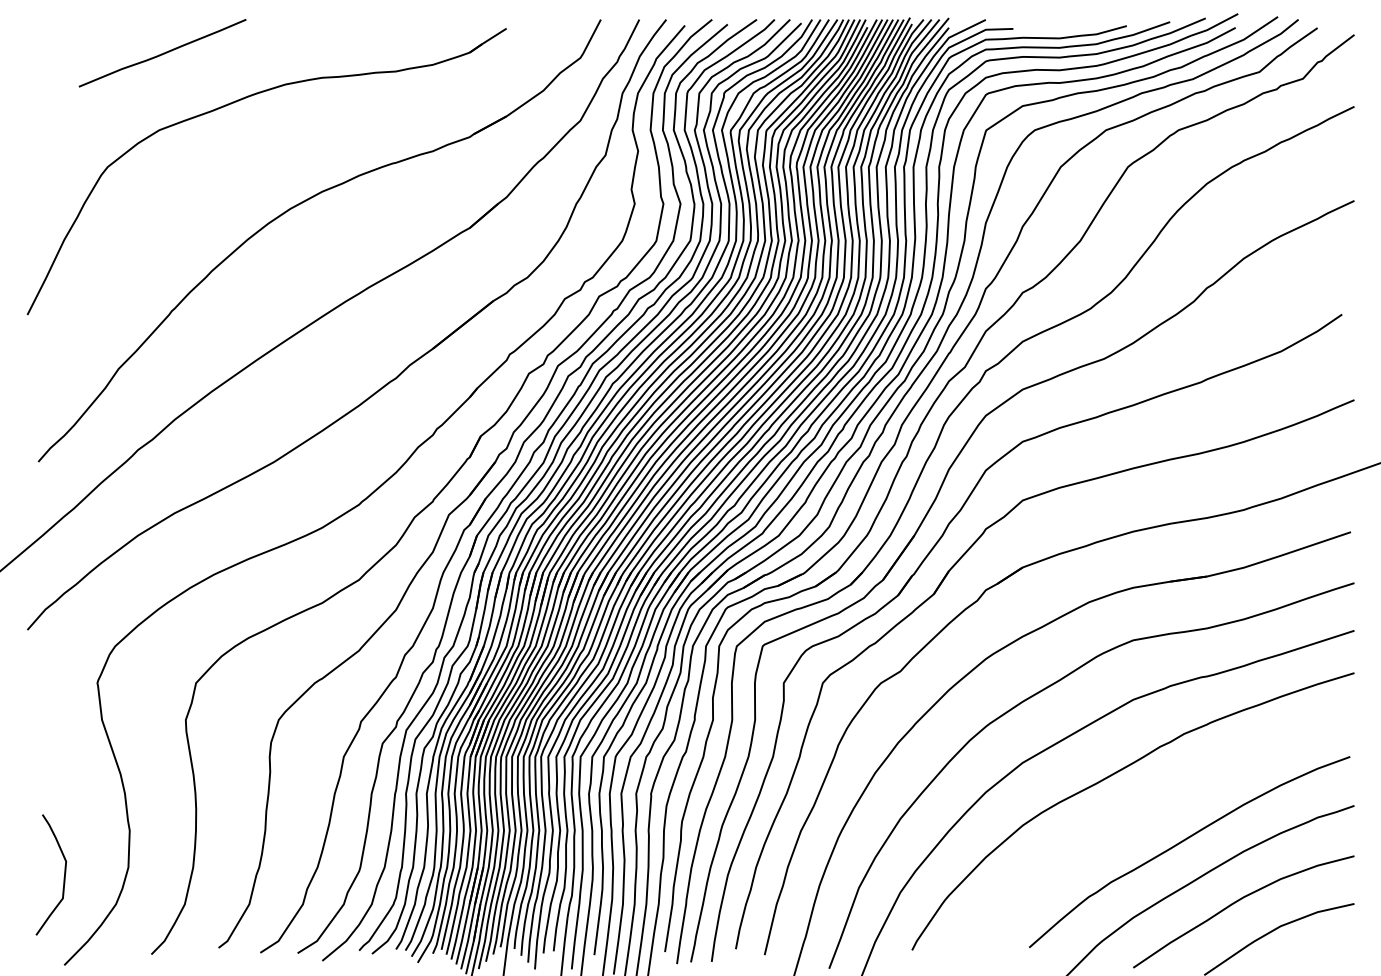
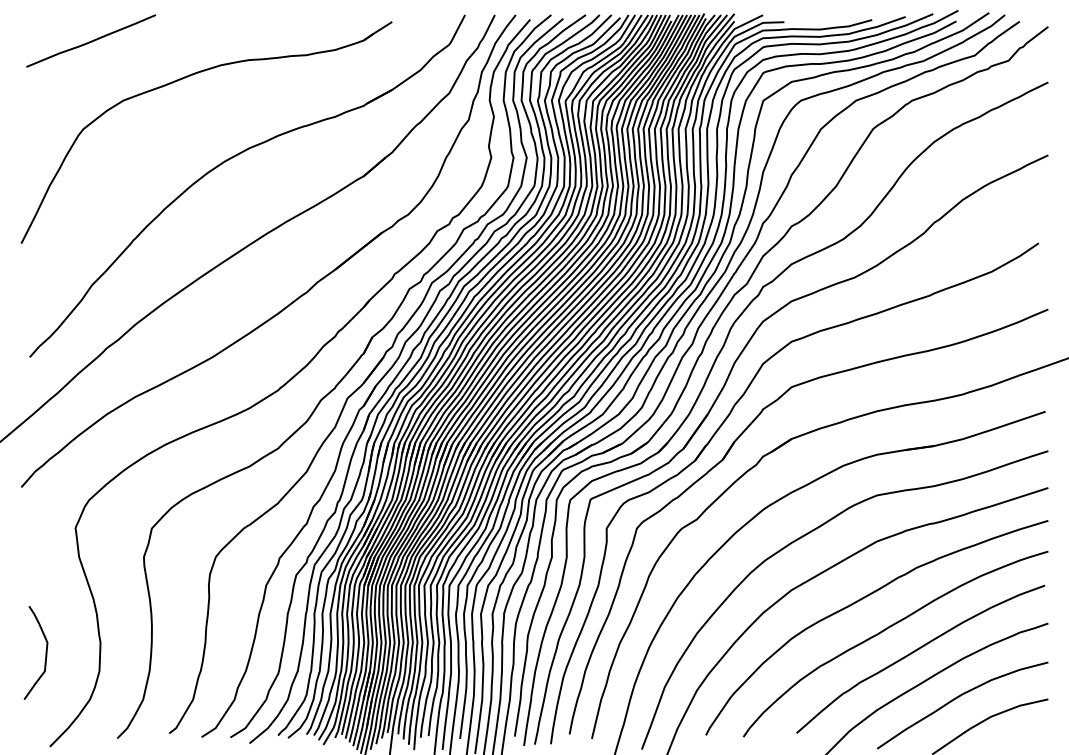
curve: (162, 53) -> (91, 41), moved
curve: (1146, 813) -> (887, 629), added
curve: (63, 877) -> (45, 654), moved

